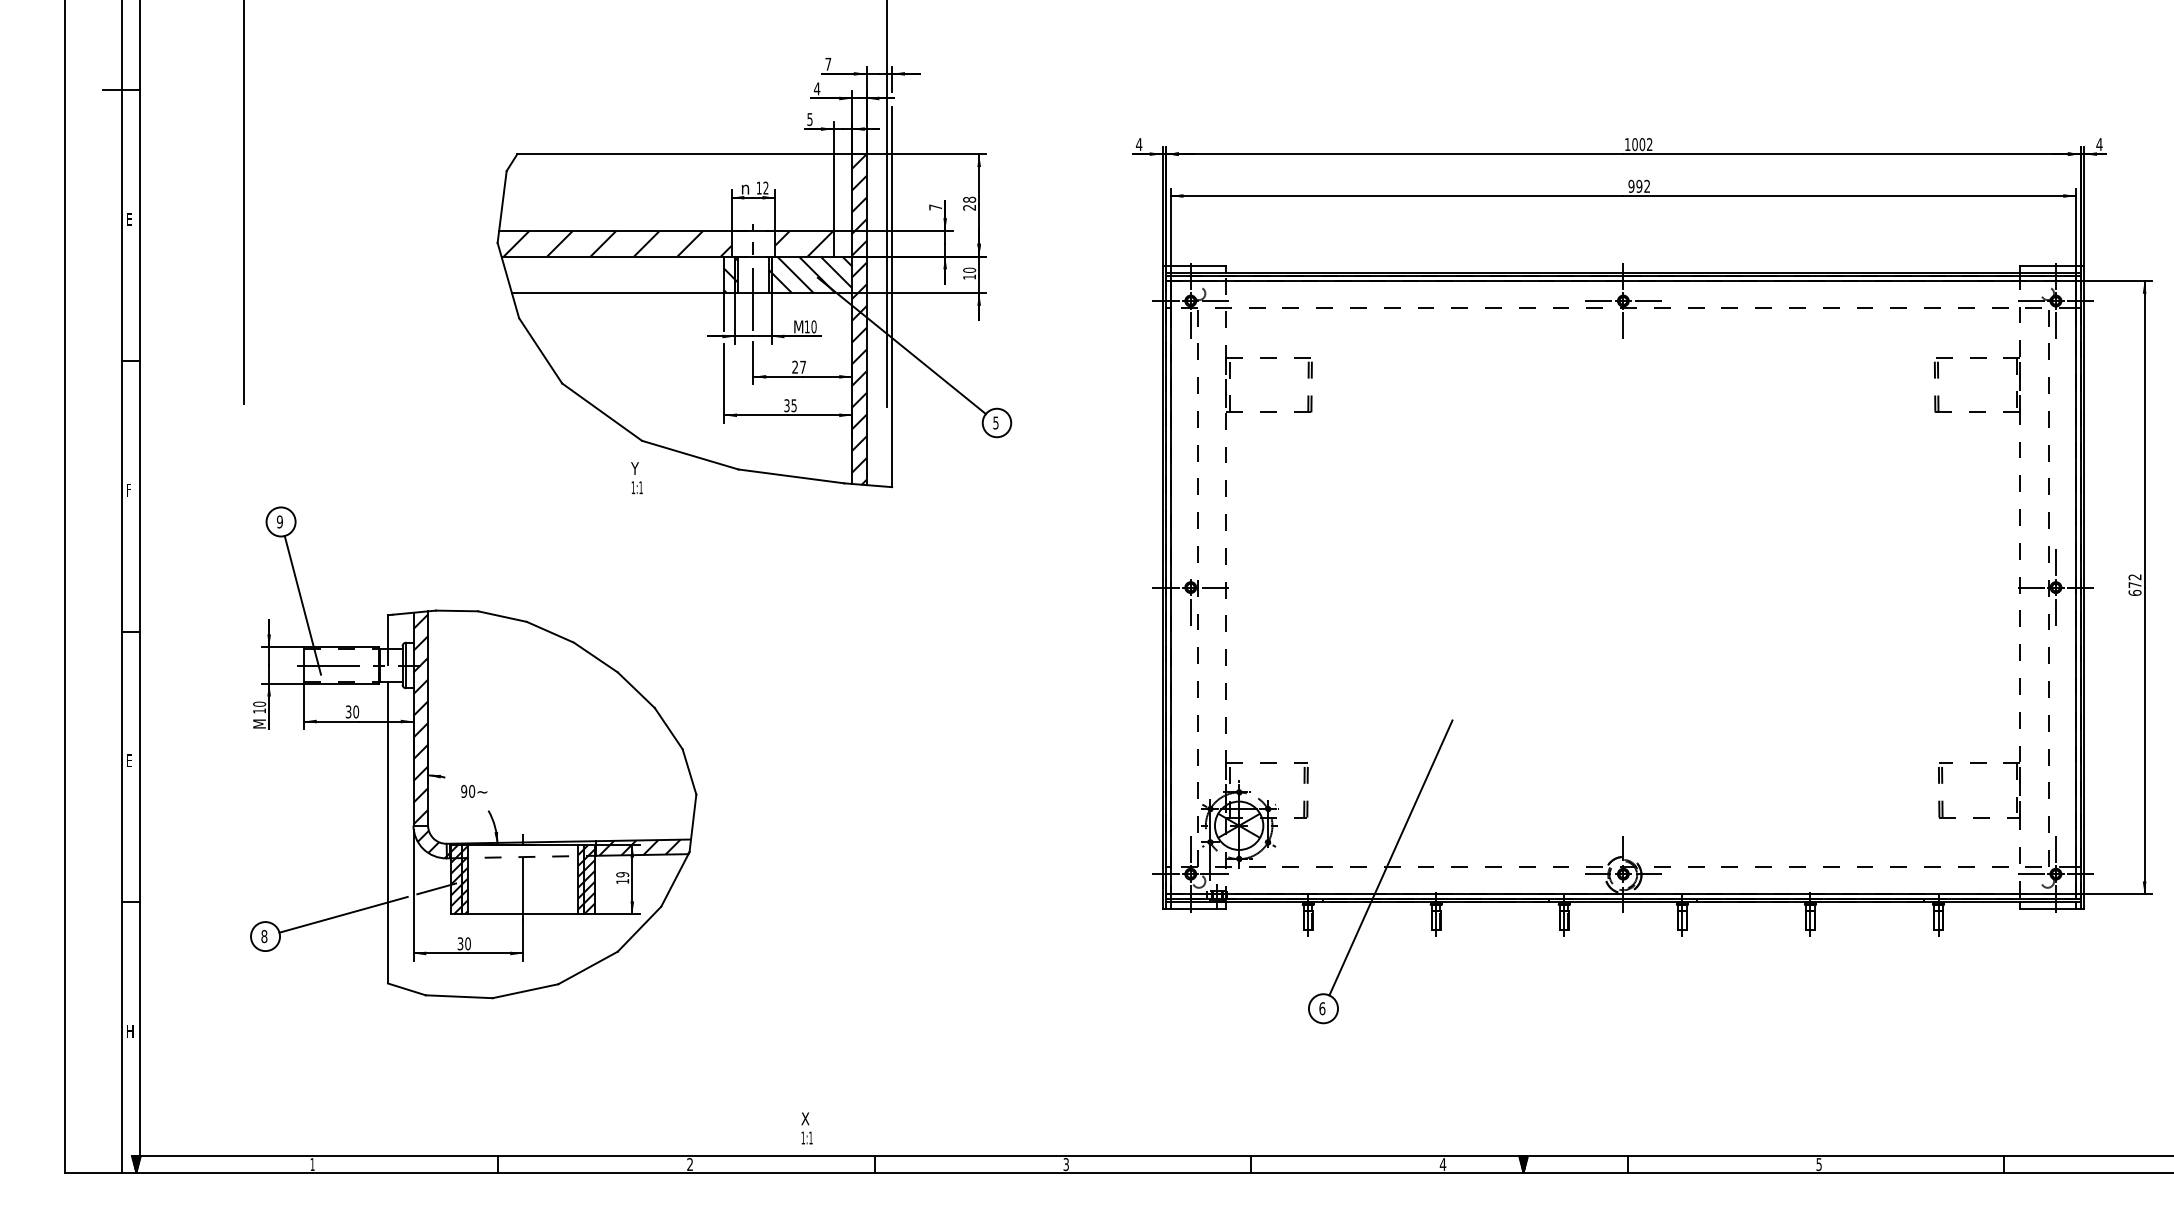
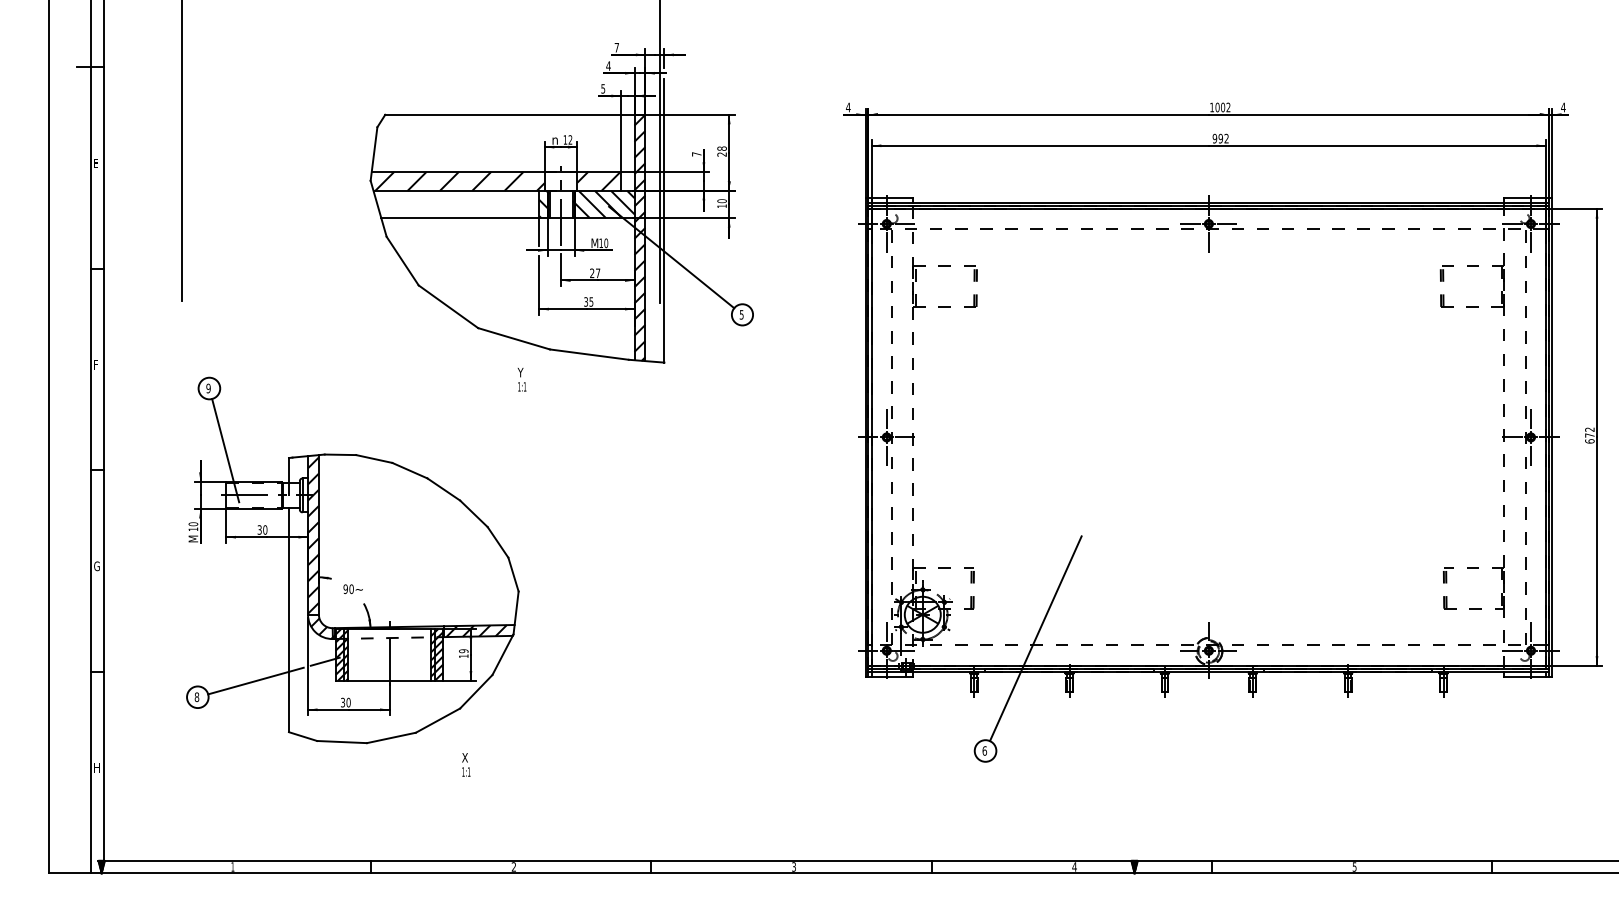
text: (636, 478) -> (521, 380), moved
line: (1190, 562) -> (886, 418), added
text: (129, 760) -> (96, 566), E -> G
text: (806, 1128) -> (465, 764), moved

